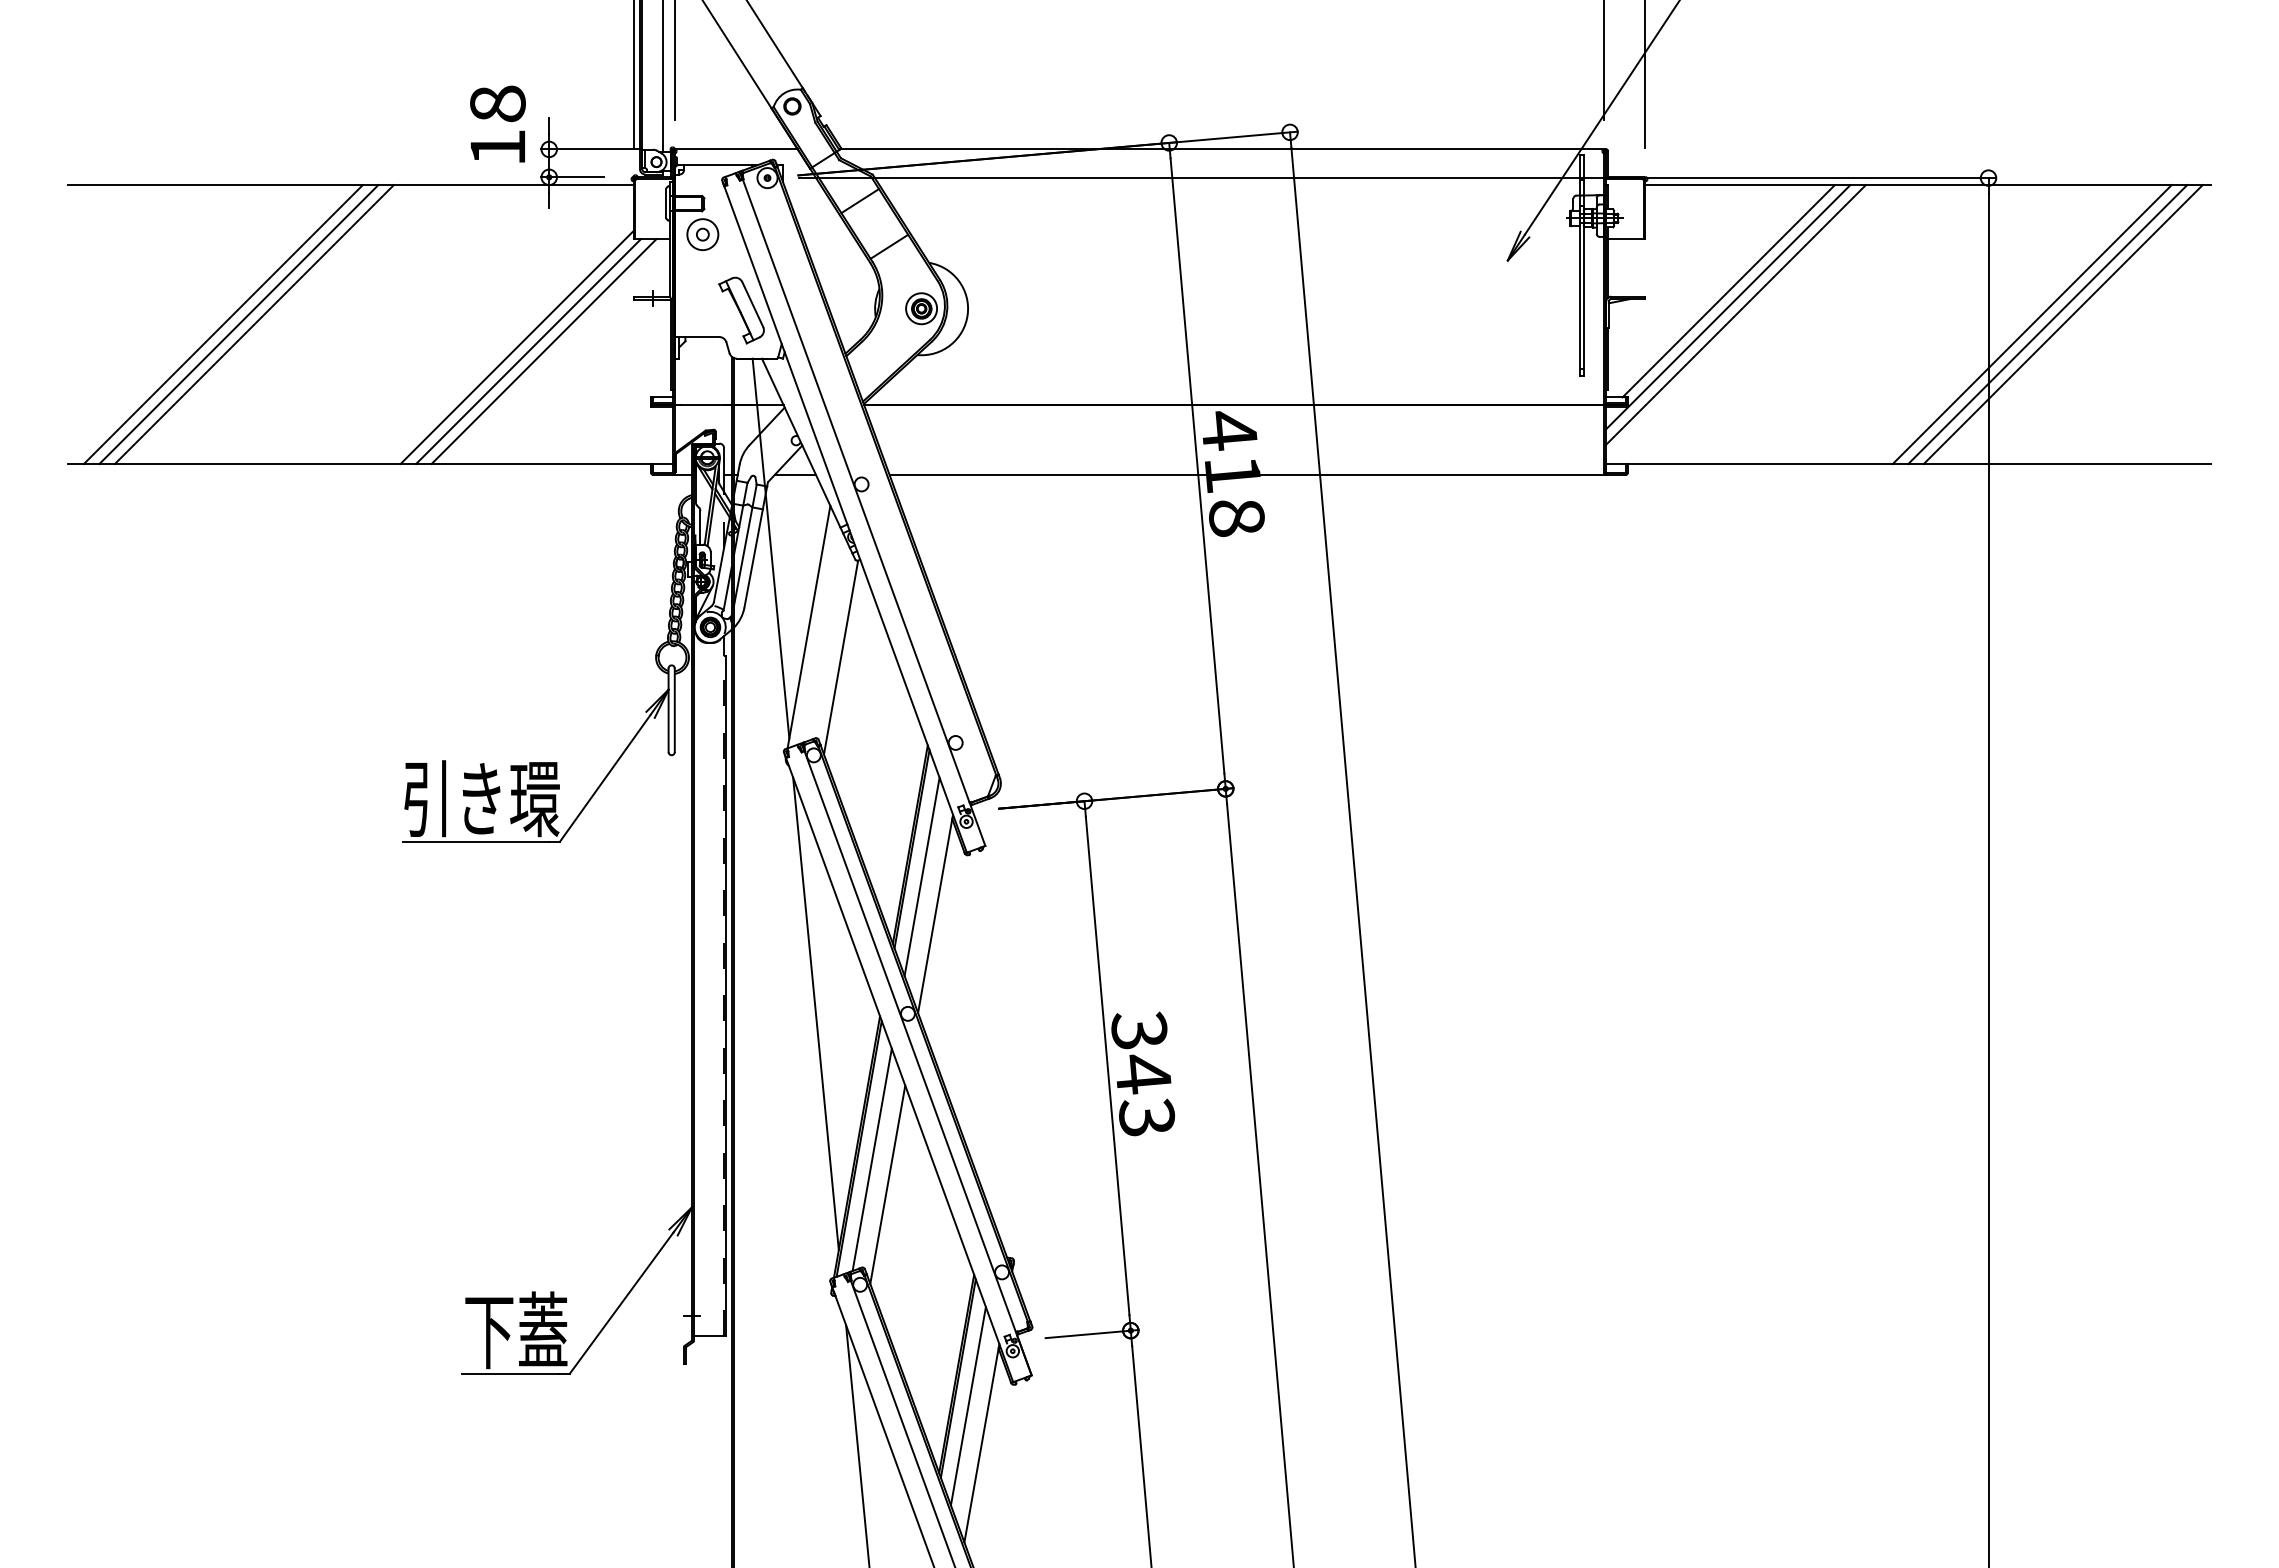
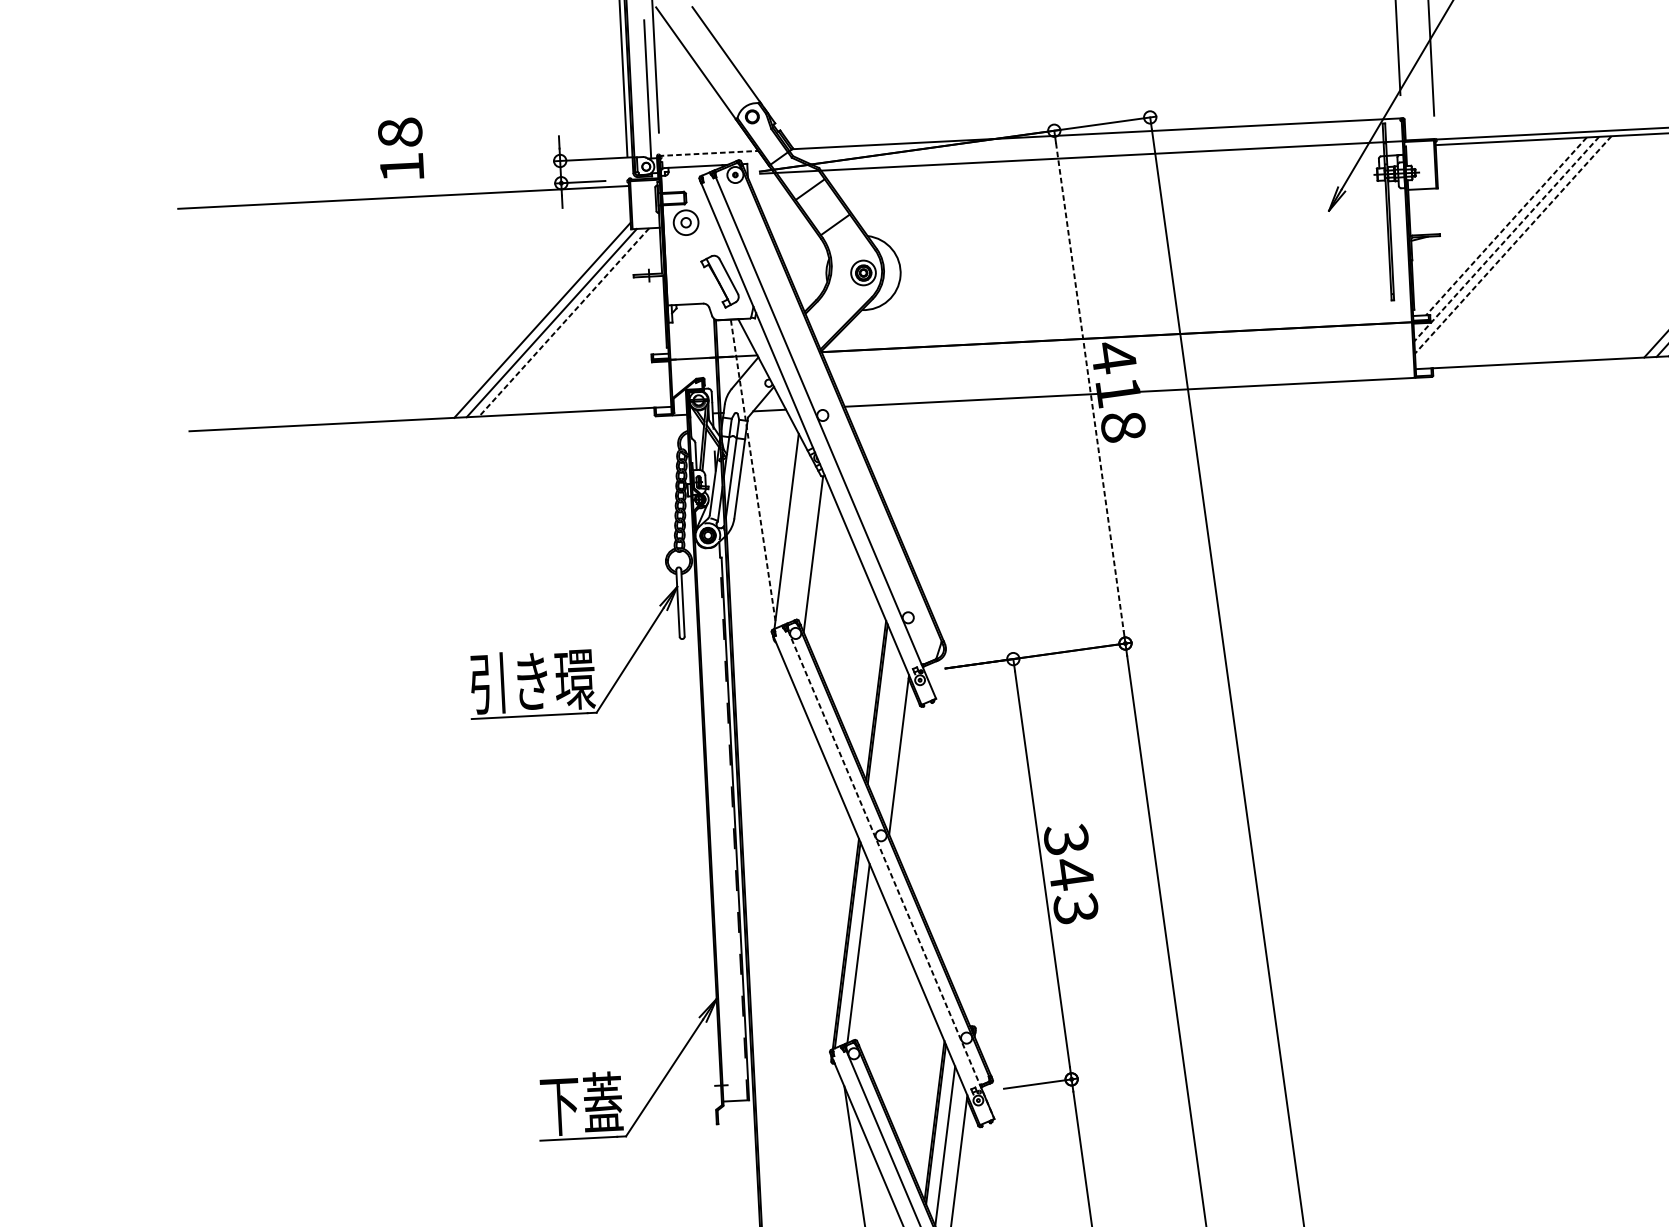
text: (497, 123) -> (400, 148), moved
line: (735, 149) -> (708, 153), solid -> dashed
line: (1728, 291) -> (1506, 226), solid -> dashed
line: (1728, 307) -> (1506, 239), solid -> dashed
line: (1736, 314) -> (1513, 244), solid -> dashed
line: (222, 324) -> (306, 313), removed
line: (238, 324) -> (319, 313), removed
line: (253, 324) -> (331, 312), removed
line: (543, 351) -> (563, 322), solid -> dashed
line: (1197, 465) -> (1089, 386), solid -> dashed
line: (771, 548) -> (753, 470), solid -> dashed
line: (921, 876) -> (886, 725), removed
line: (815, 1013) -> (807, 839), removed
line: (918, 1063) -> (891, 874), solid -> dashed
line: (887, 1184) -> (871, 972), removed

